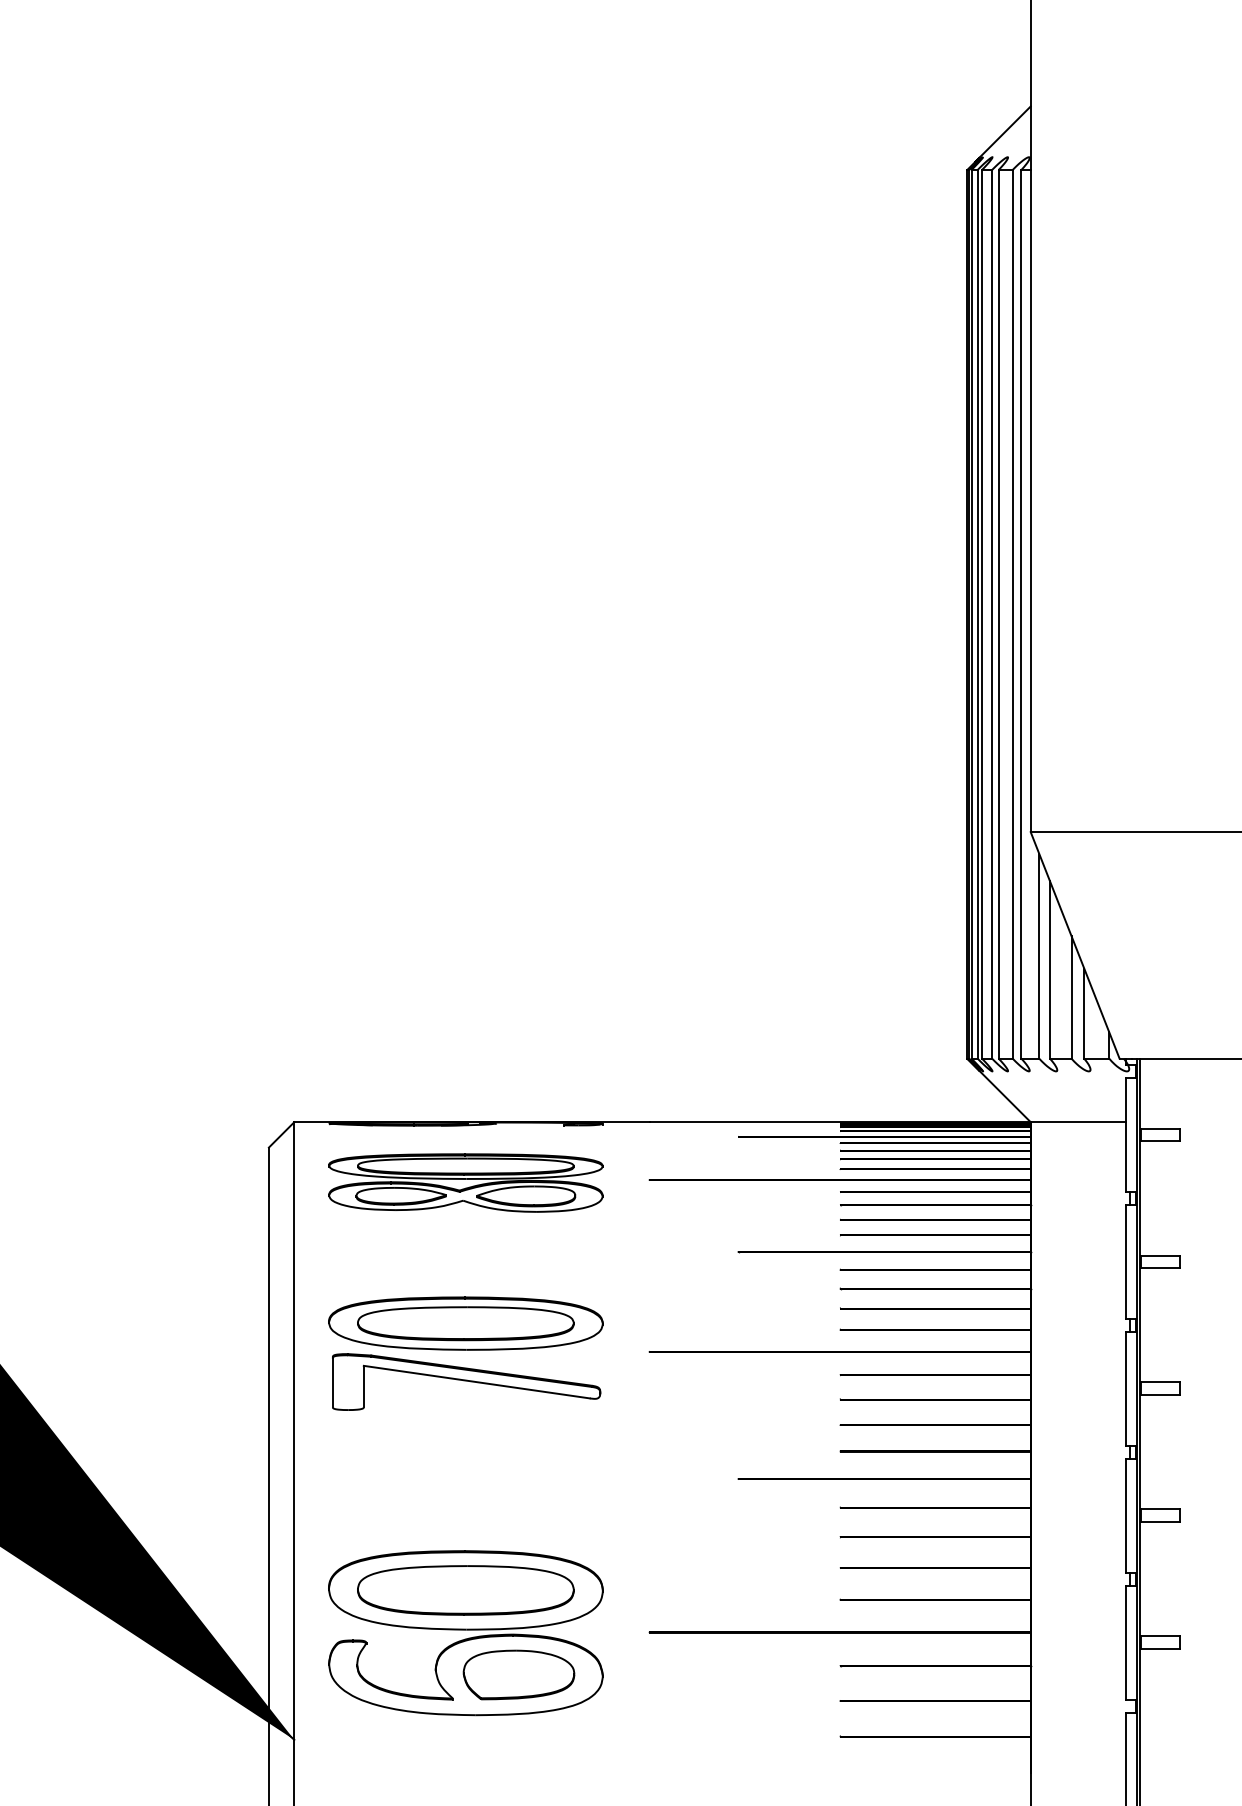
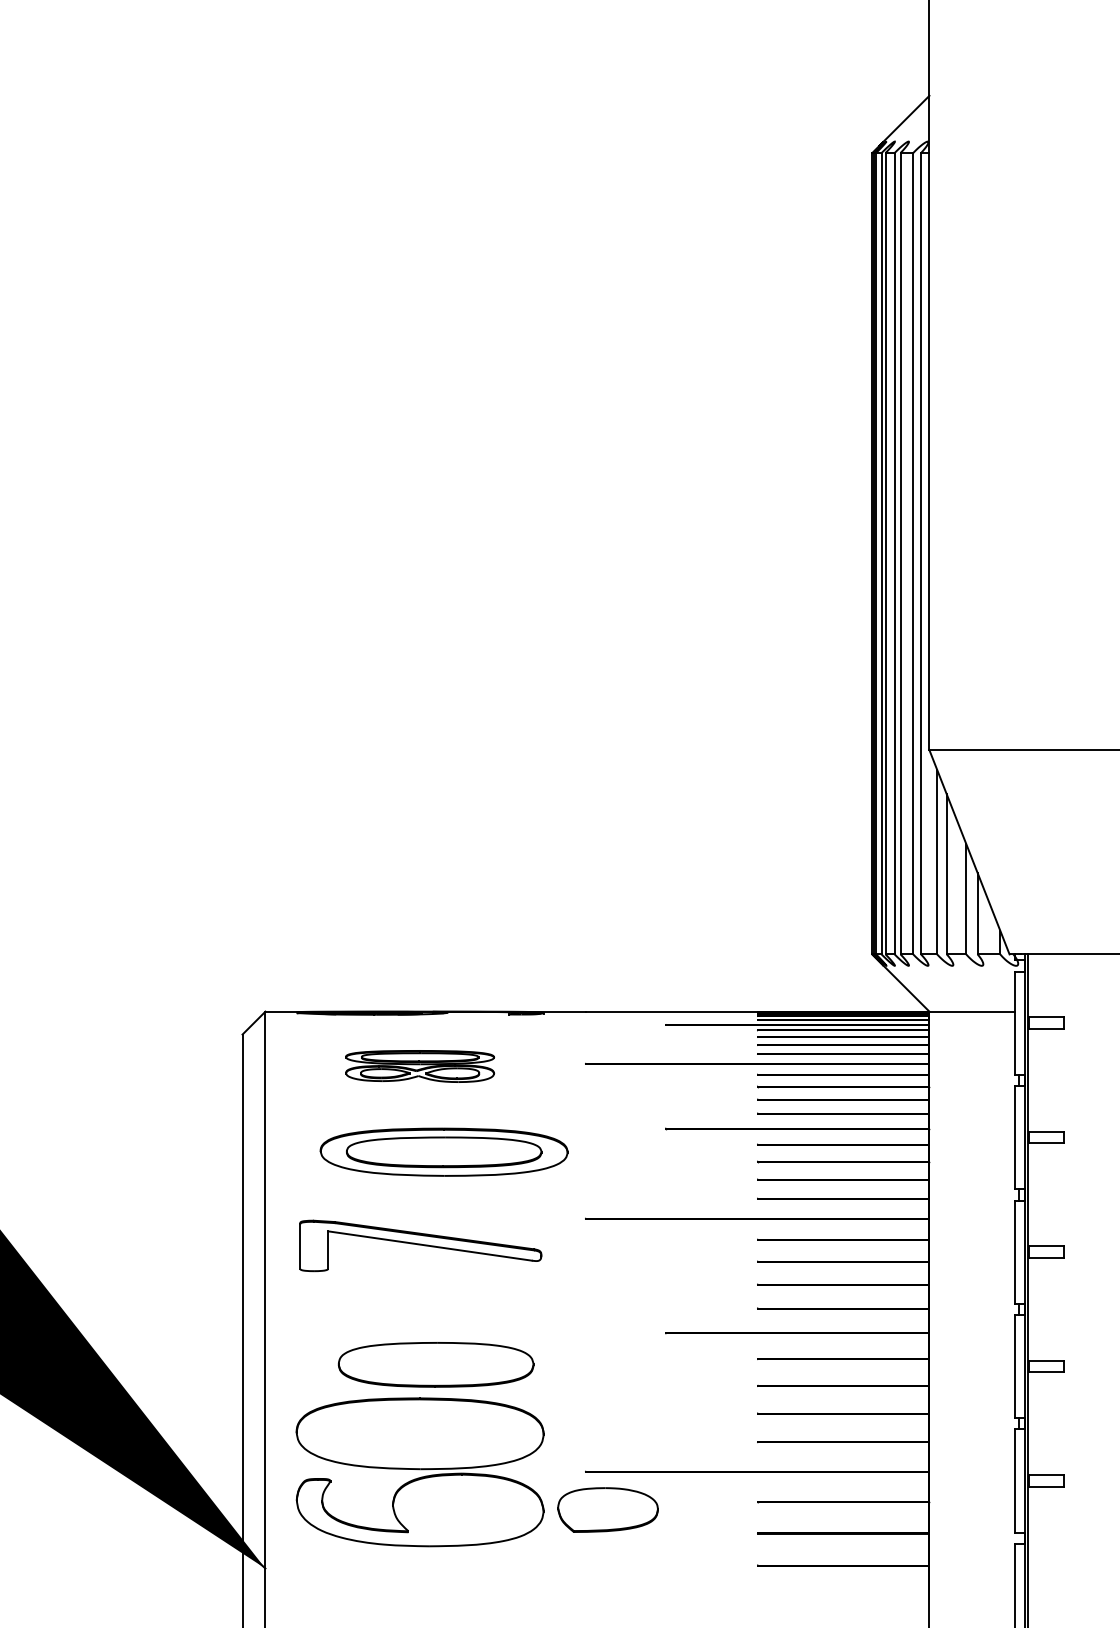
part: (465, 1183) -> (419, 1066), size x0.6
part: (465, 1322) -> (443, 1151), moved
part: (465, 1590) -> (435, 1364), moved
part: (518, 1674) -> (607, 1509), moved

